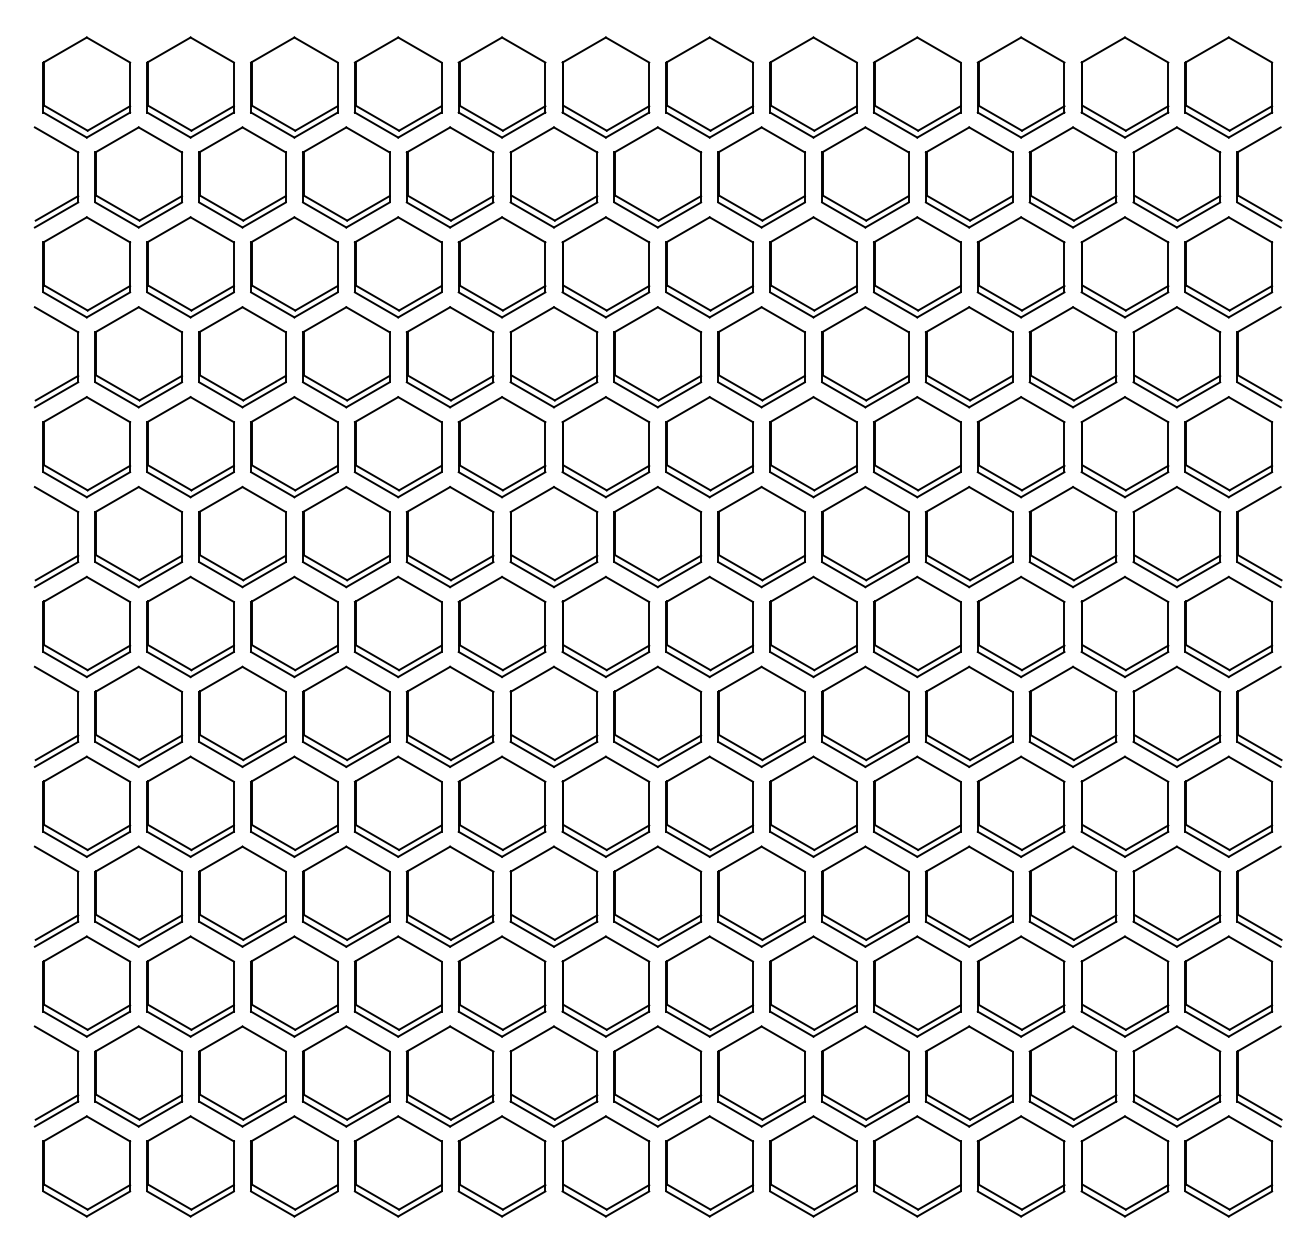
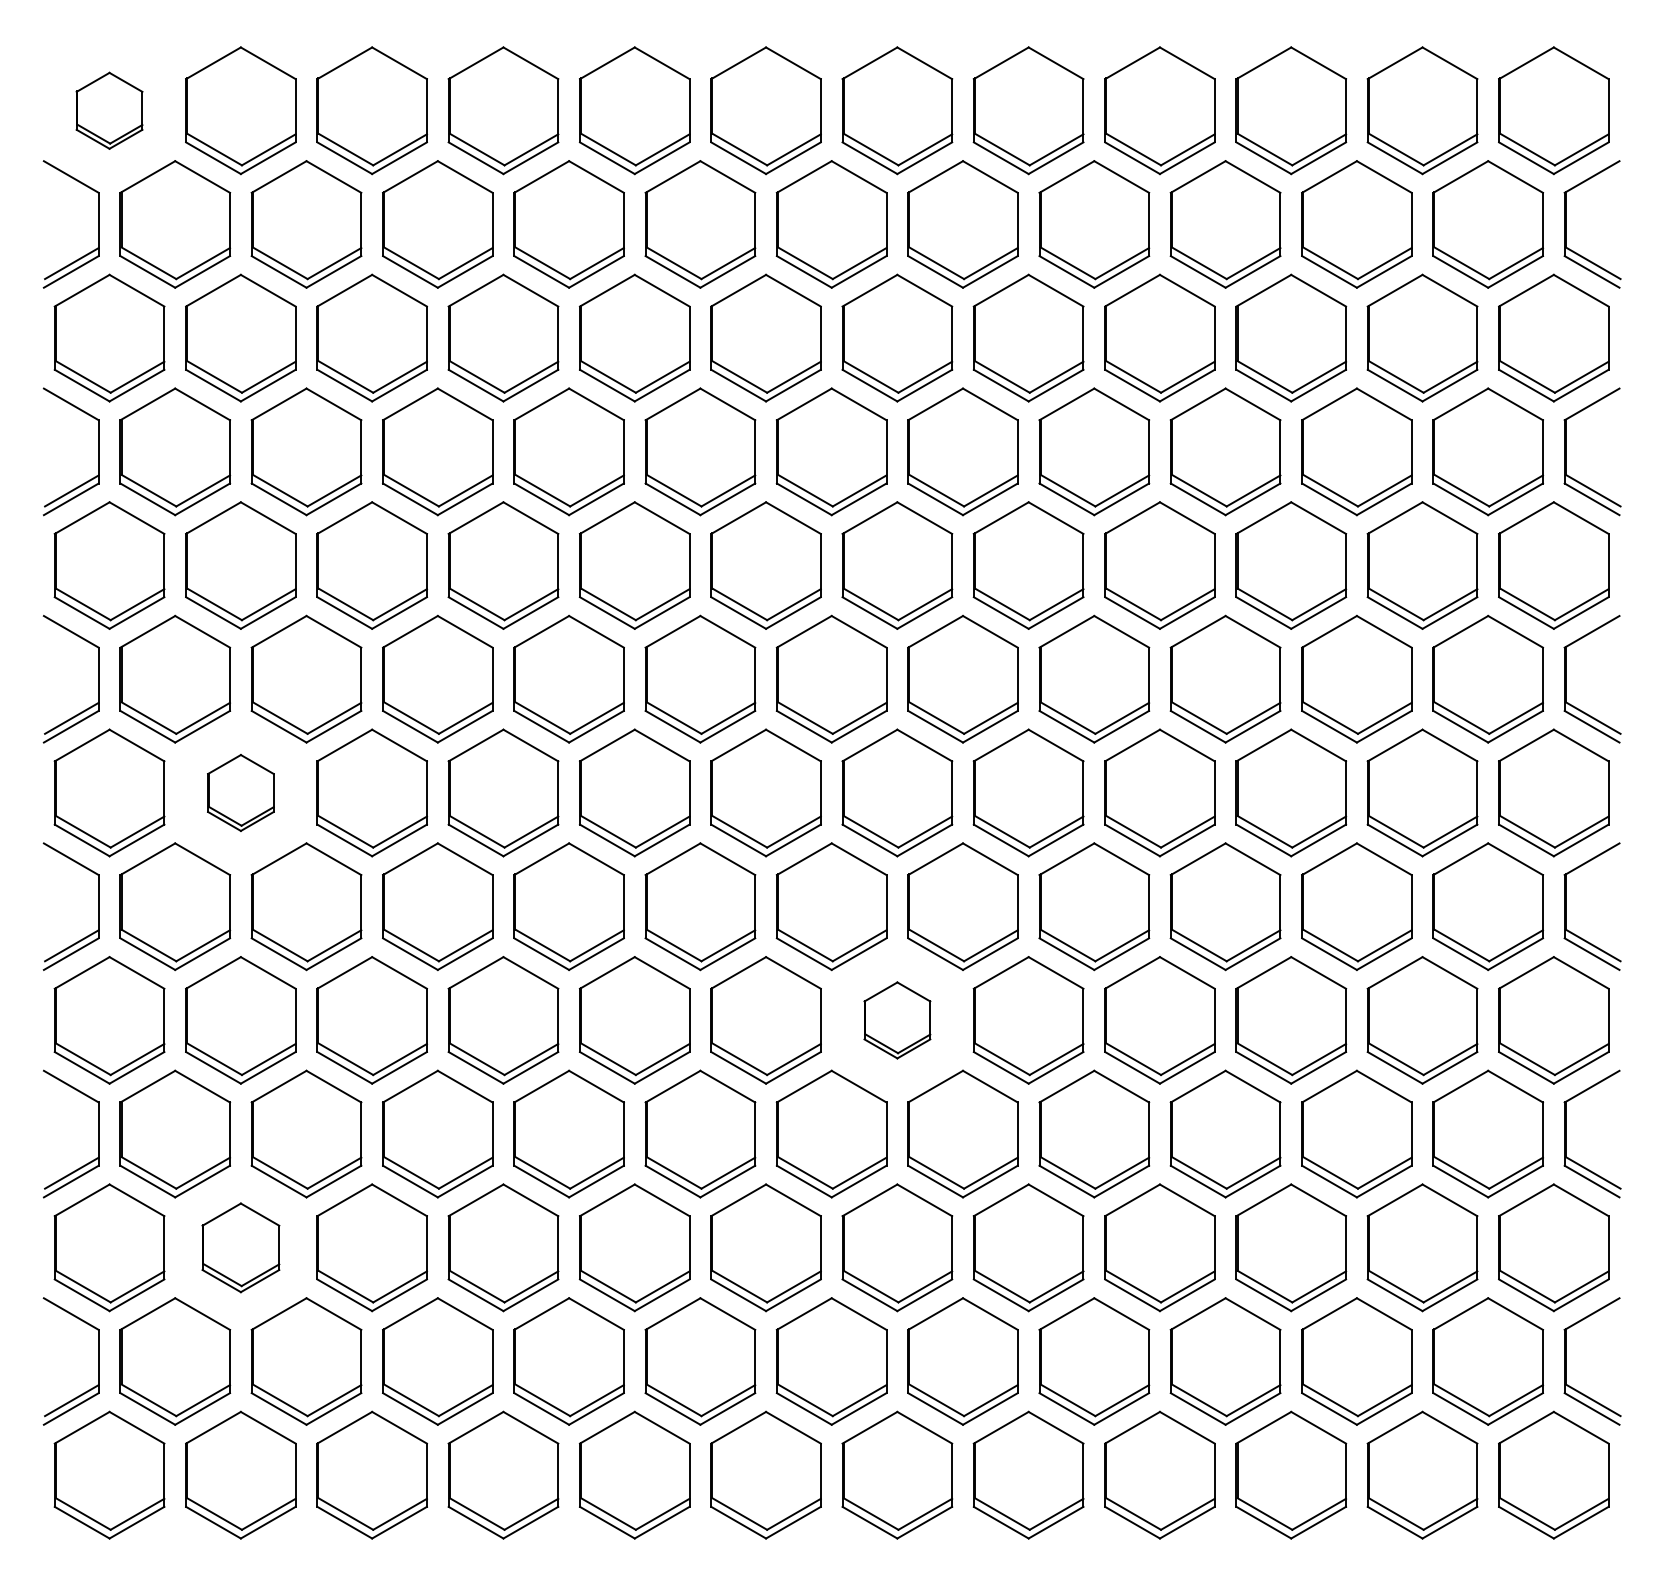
part: (86, 87) -> (109, 110), size x0.6
part: (190, 626) -> (240, 792), size x0.6
part: (709, 806) -> (897, 1020), size x0.6
part: (190, 986) -> (240, 1247), size x0.7

